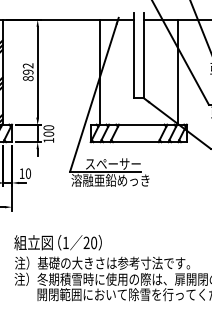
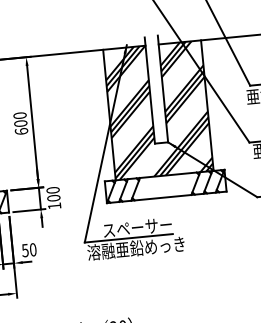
hatch: (138, 71) -> (157, 109), added
text: (28, 72) -> (21, 123), 892 -> 600
text: (21, 173) -> (24, 250), 10 -> 50

